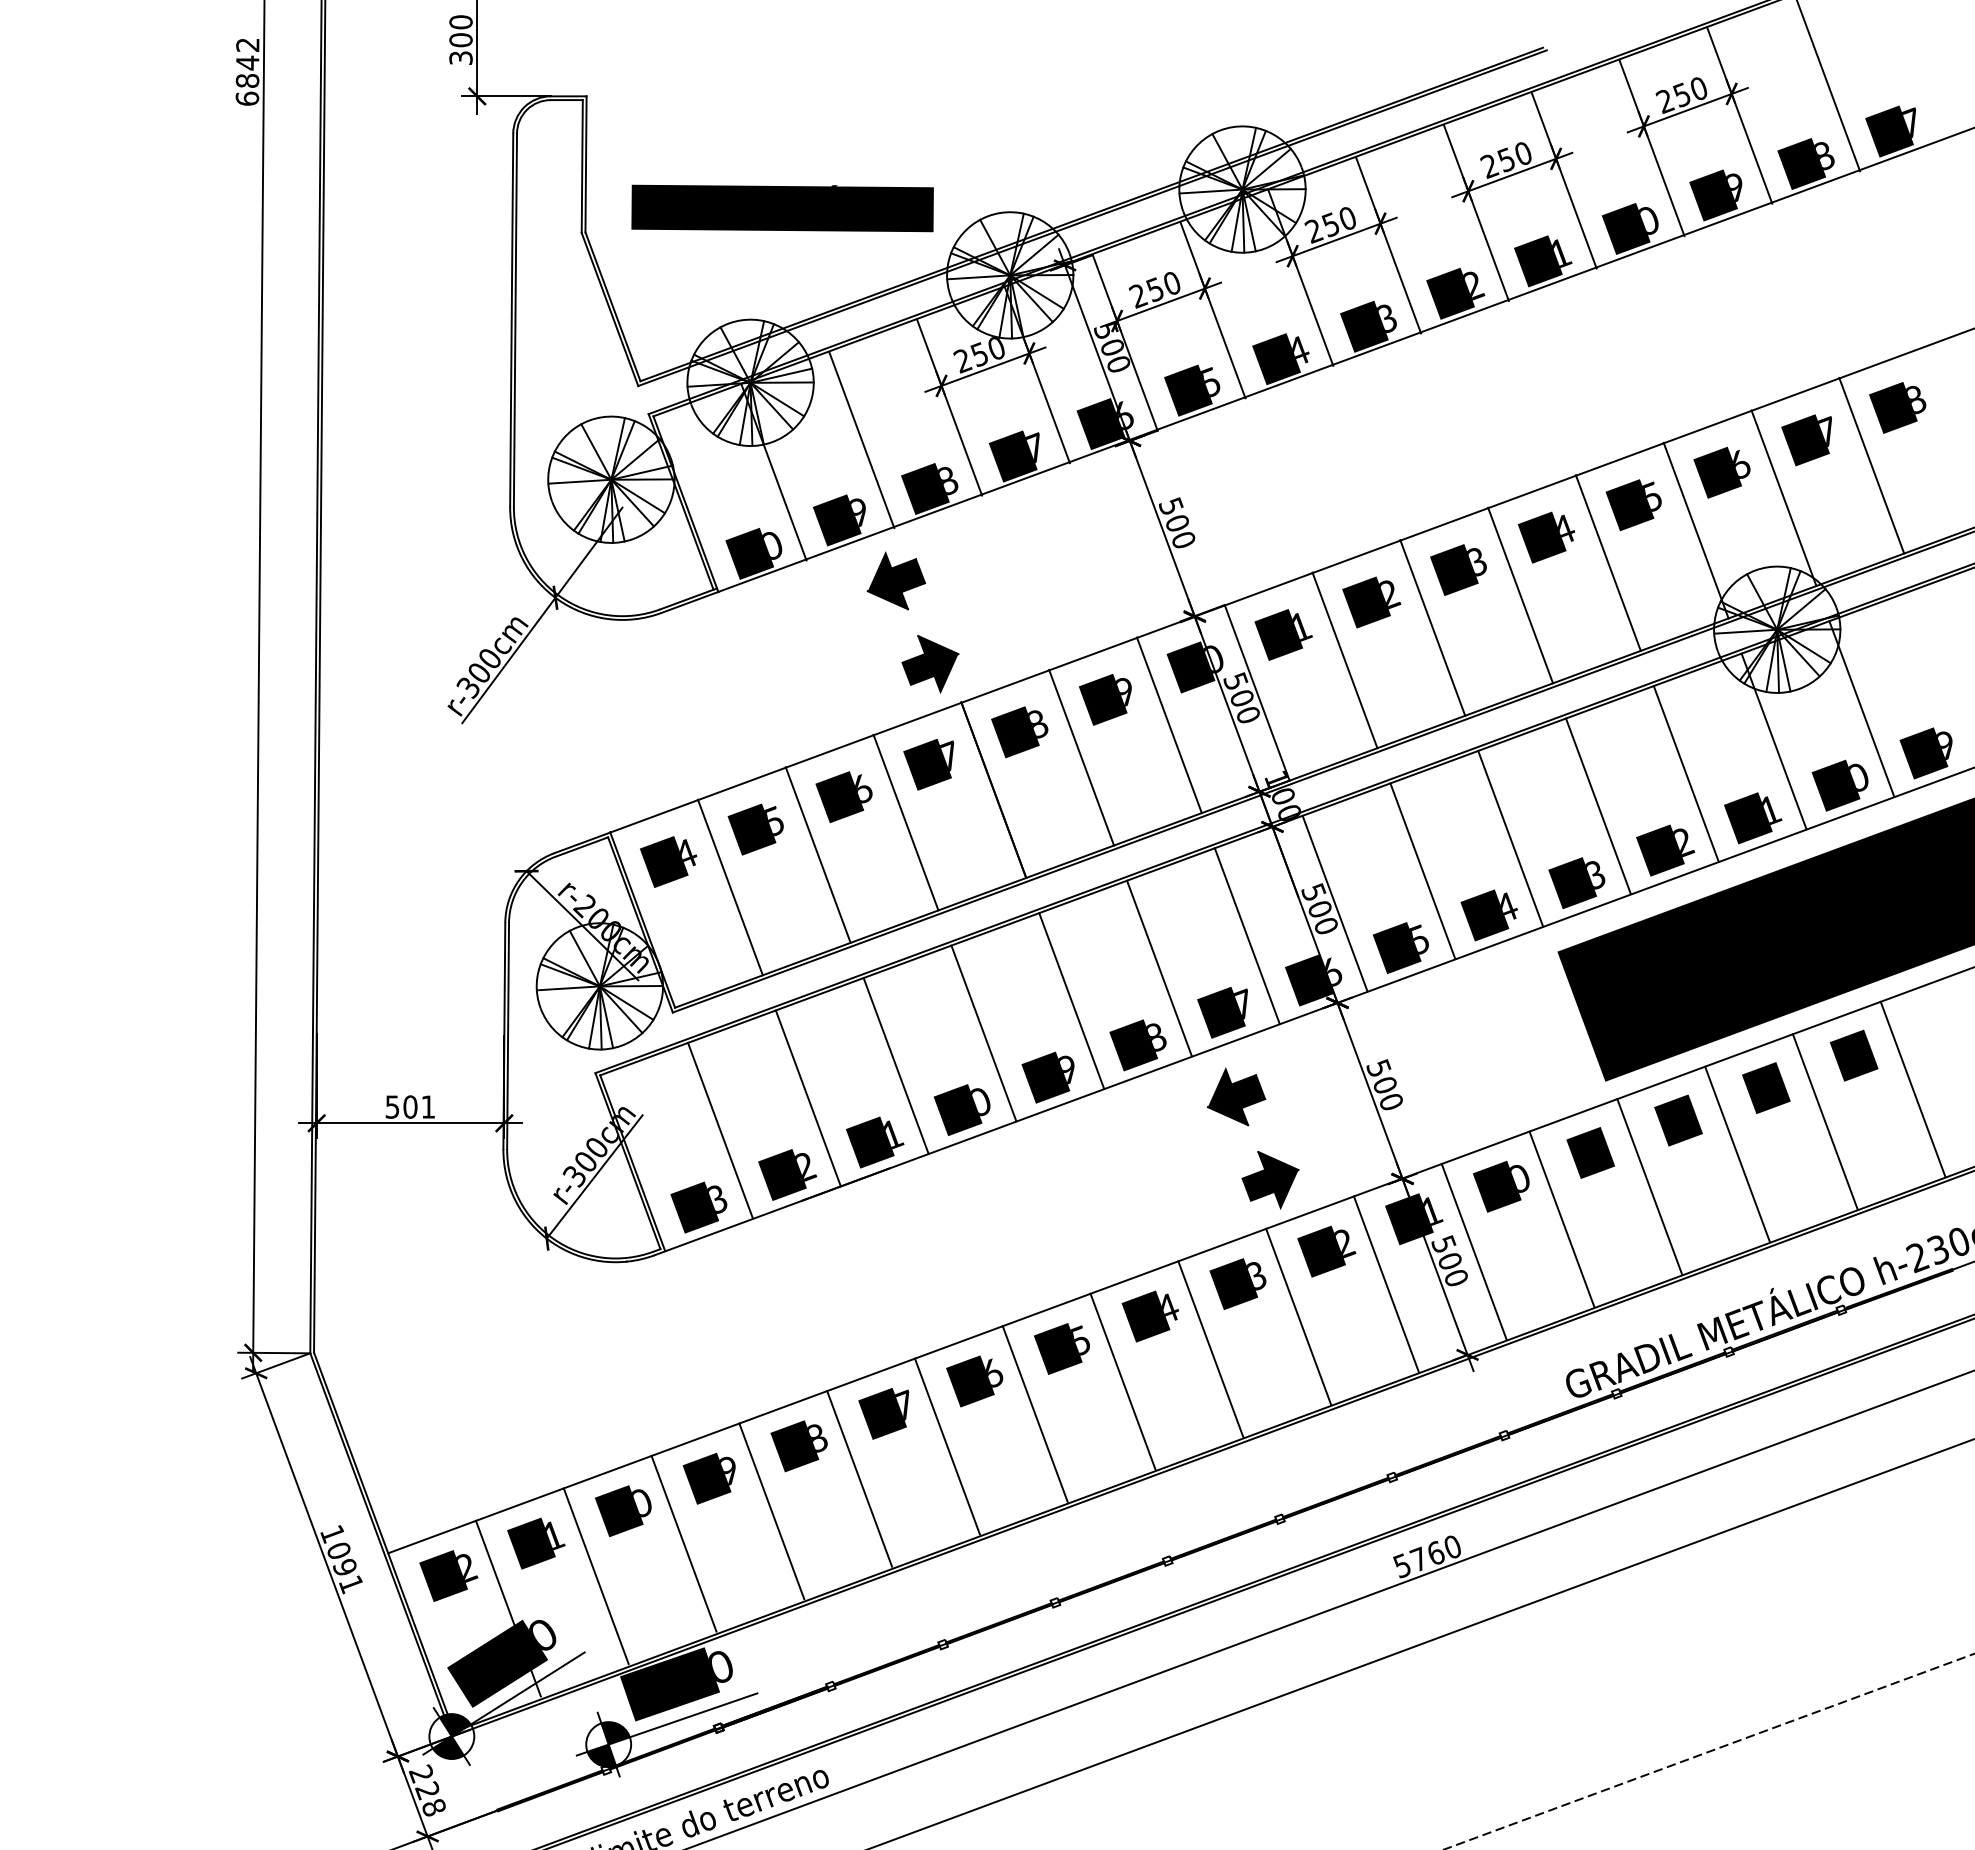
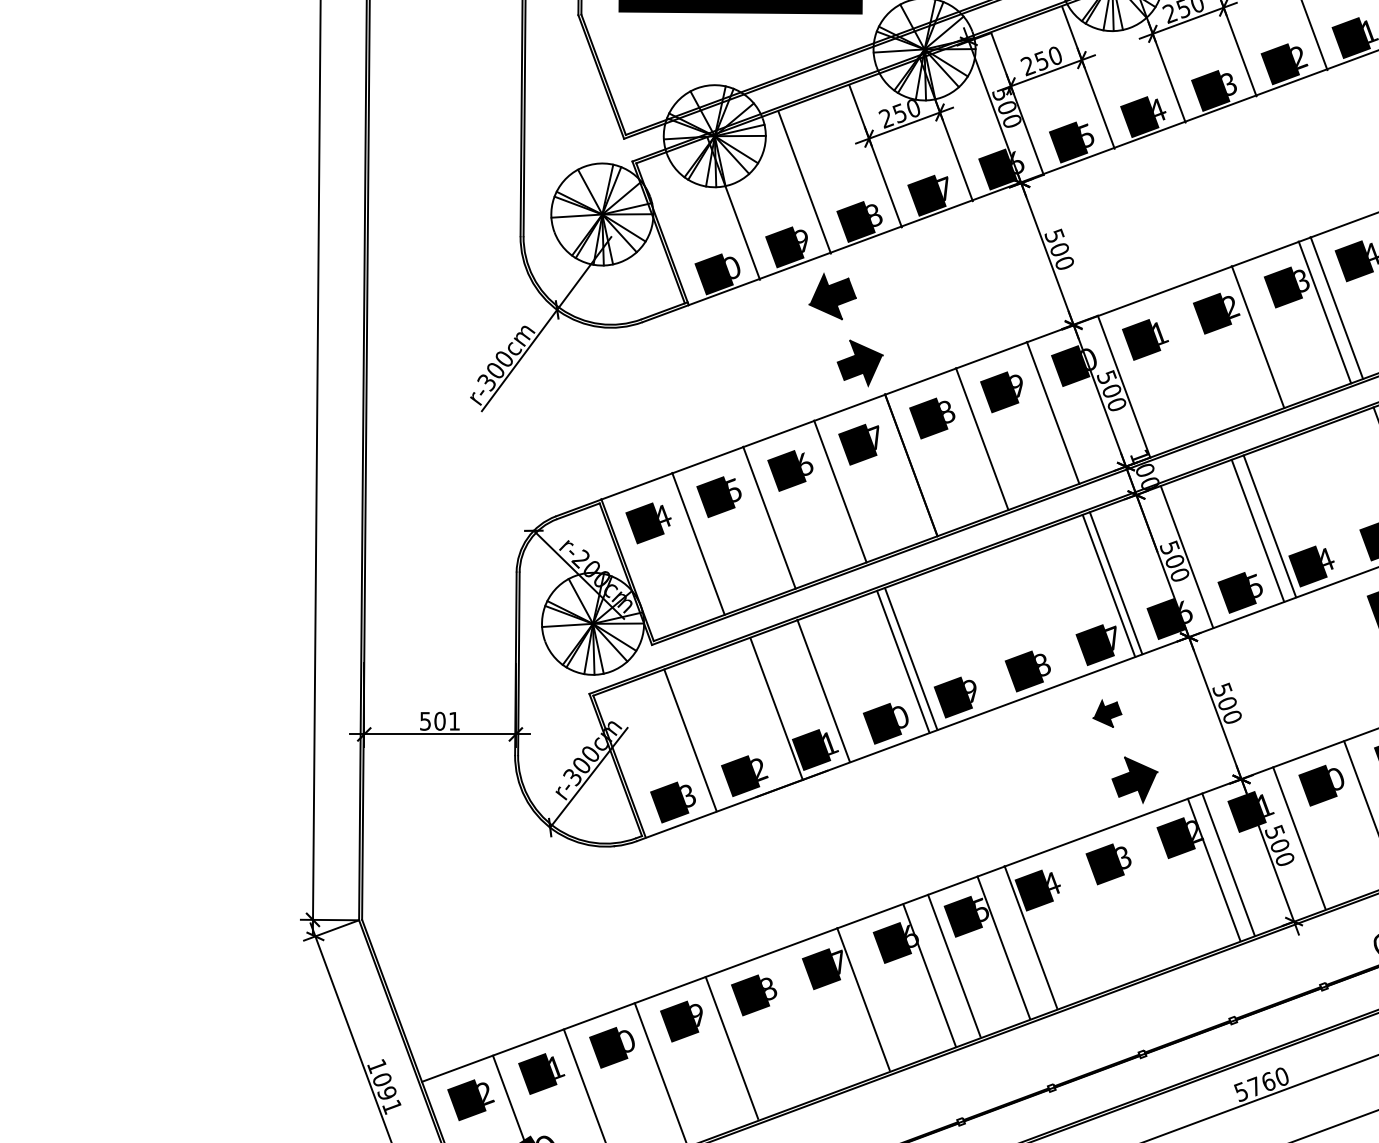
line: (1432, 627) -> (1324, 312), moved
line: (1344, 660) -> (1257, 337), moved
line: (1510, 838) -> (1269, 526), moved
line: (1159, 968) -> (1108, 585), moved
line: (1071, 1000) -> (911, 658), moved
line: (895, 1065) -> (776, 708), moved
part: (1236, 1096) -> (1107, 712), size x0.6
line: (807, 1098) -> (822, 690), moved
line: (1298, 1316) -> (1214, 869), moved
line: (1210, 1348) -> (1030, 936), moved
line: (1122, 1381) -> (953, 965), moved
line: (1034, 1413) -> (1003, 947), moved
line: (946, 1446) -> (928, 975), moved
line: (859, 1478) -> (863, 998), moved

